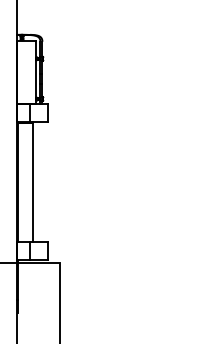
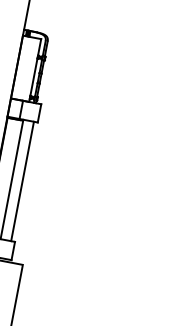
line: (43, 181) -> (22, 180), added

